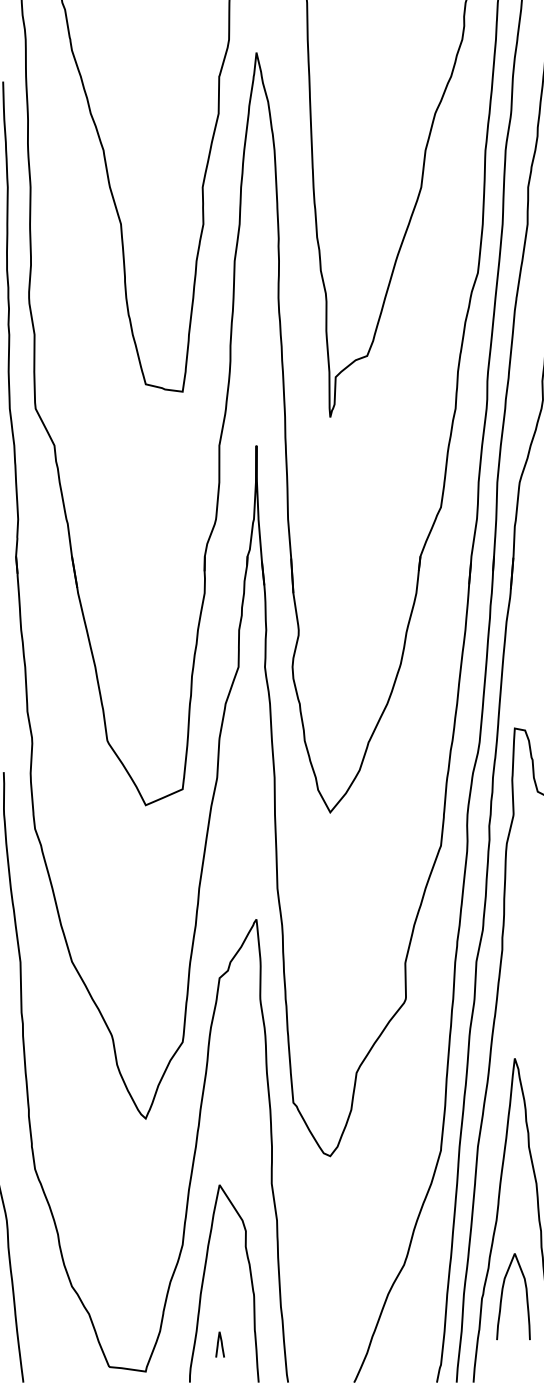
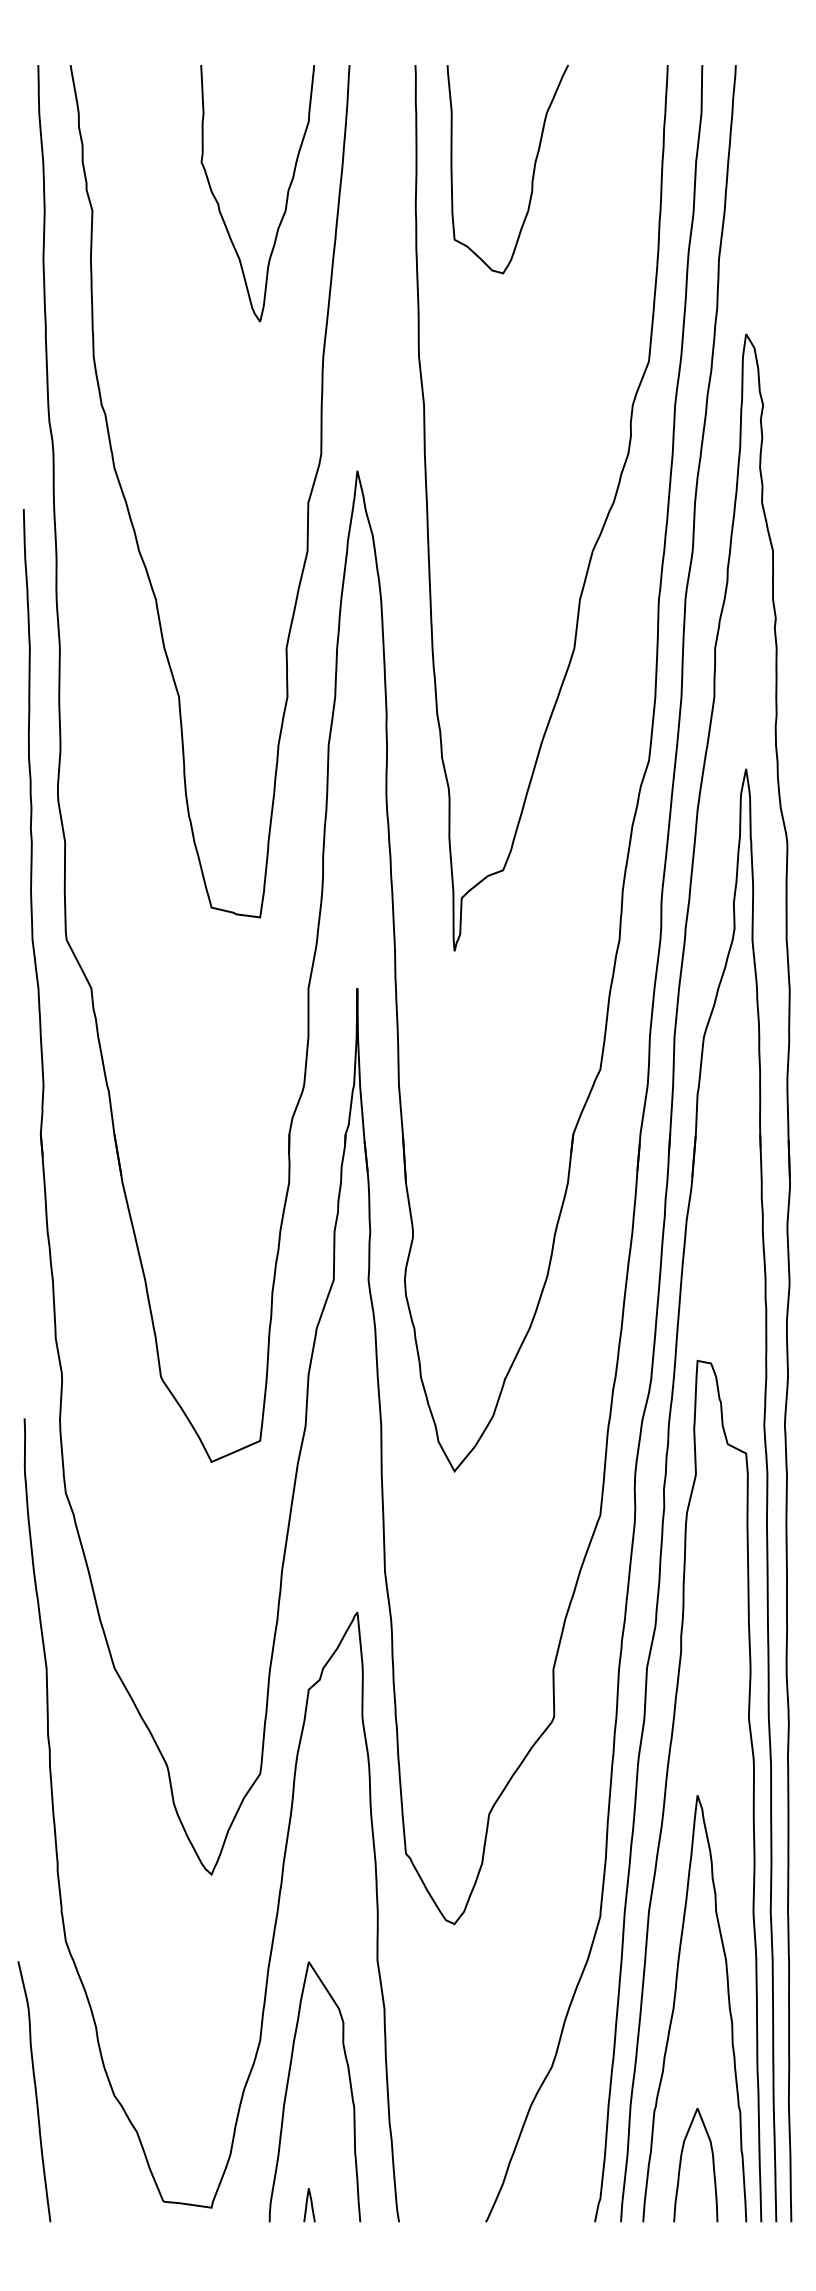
curve: (502, 1295) -> (681, 2163), moved
curve: (218, 1344) -> (307, 2205), moved

